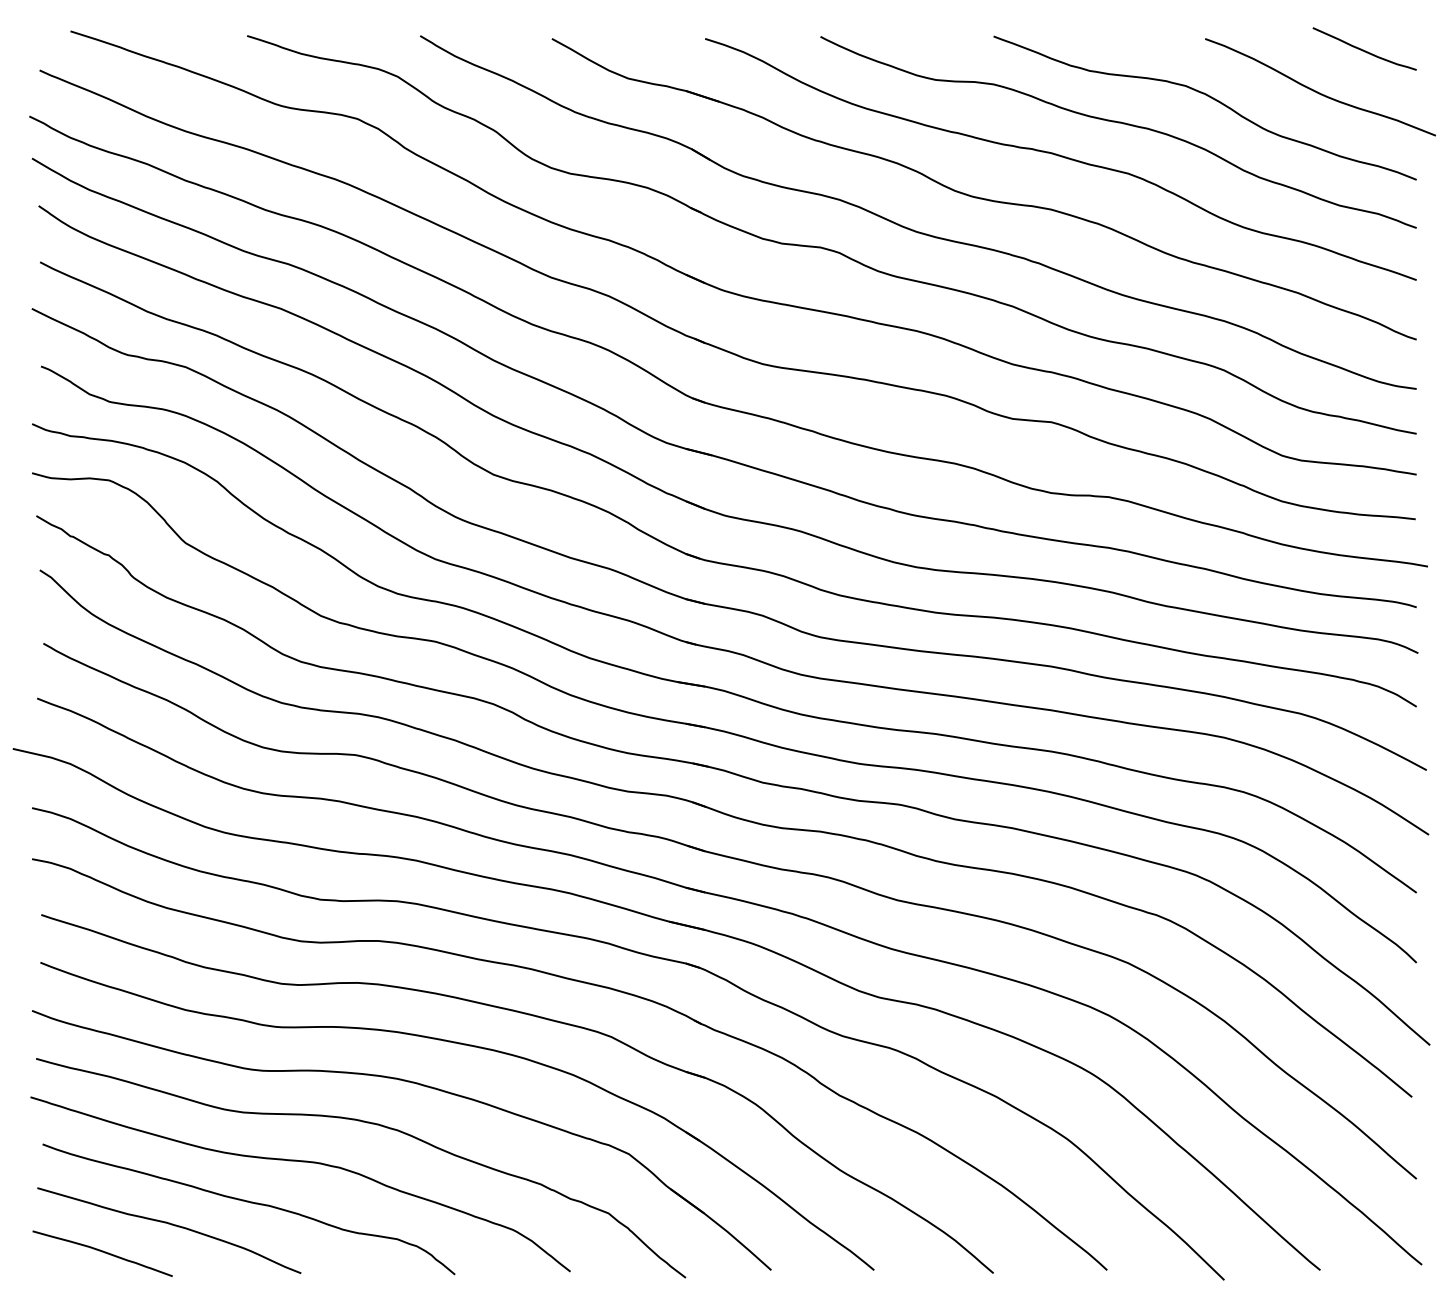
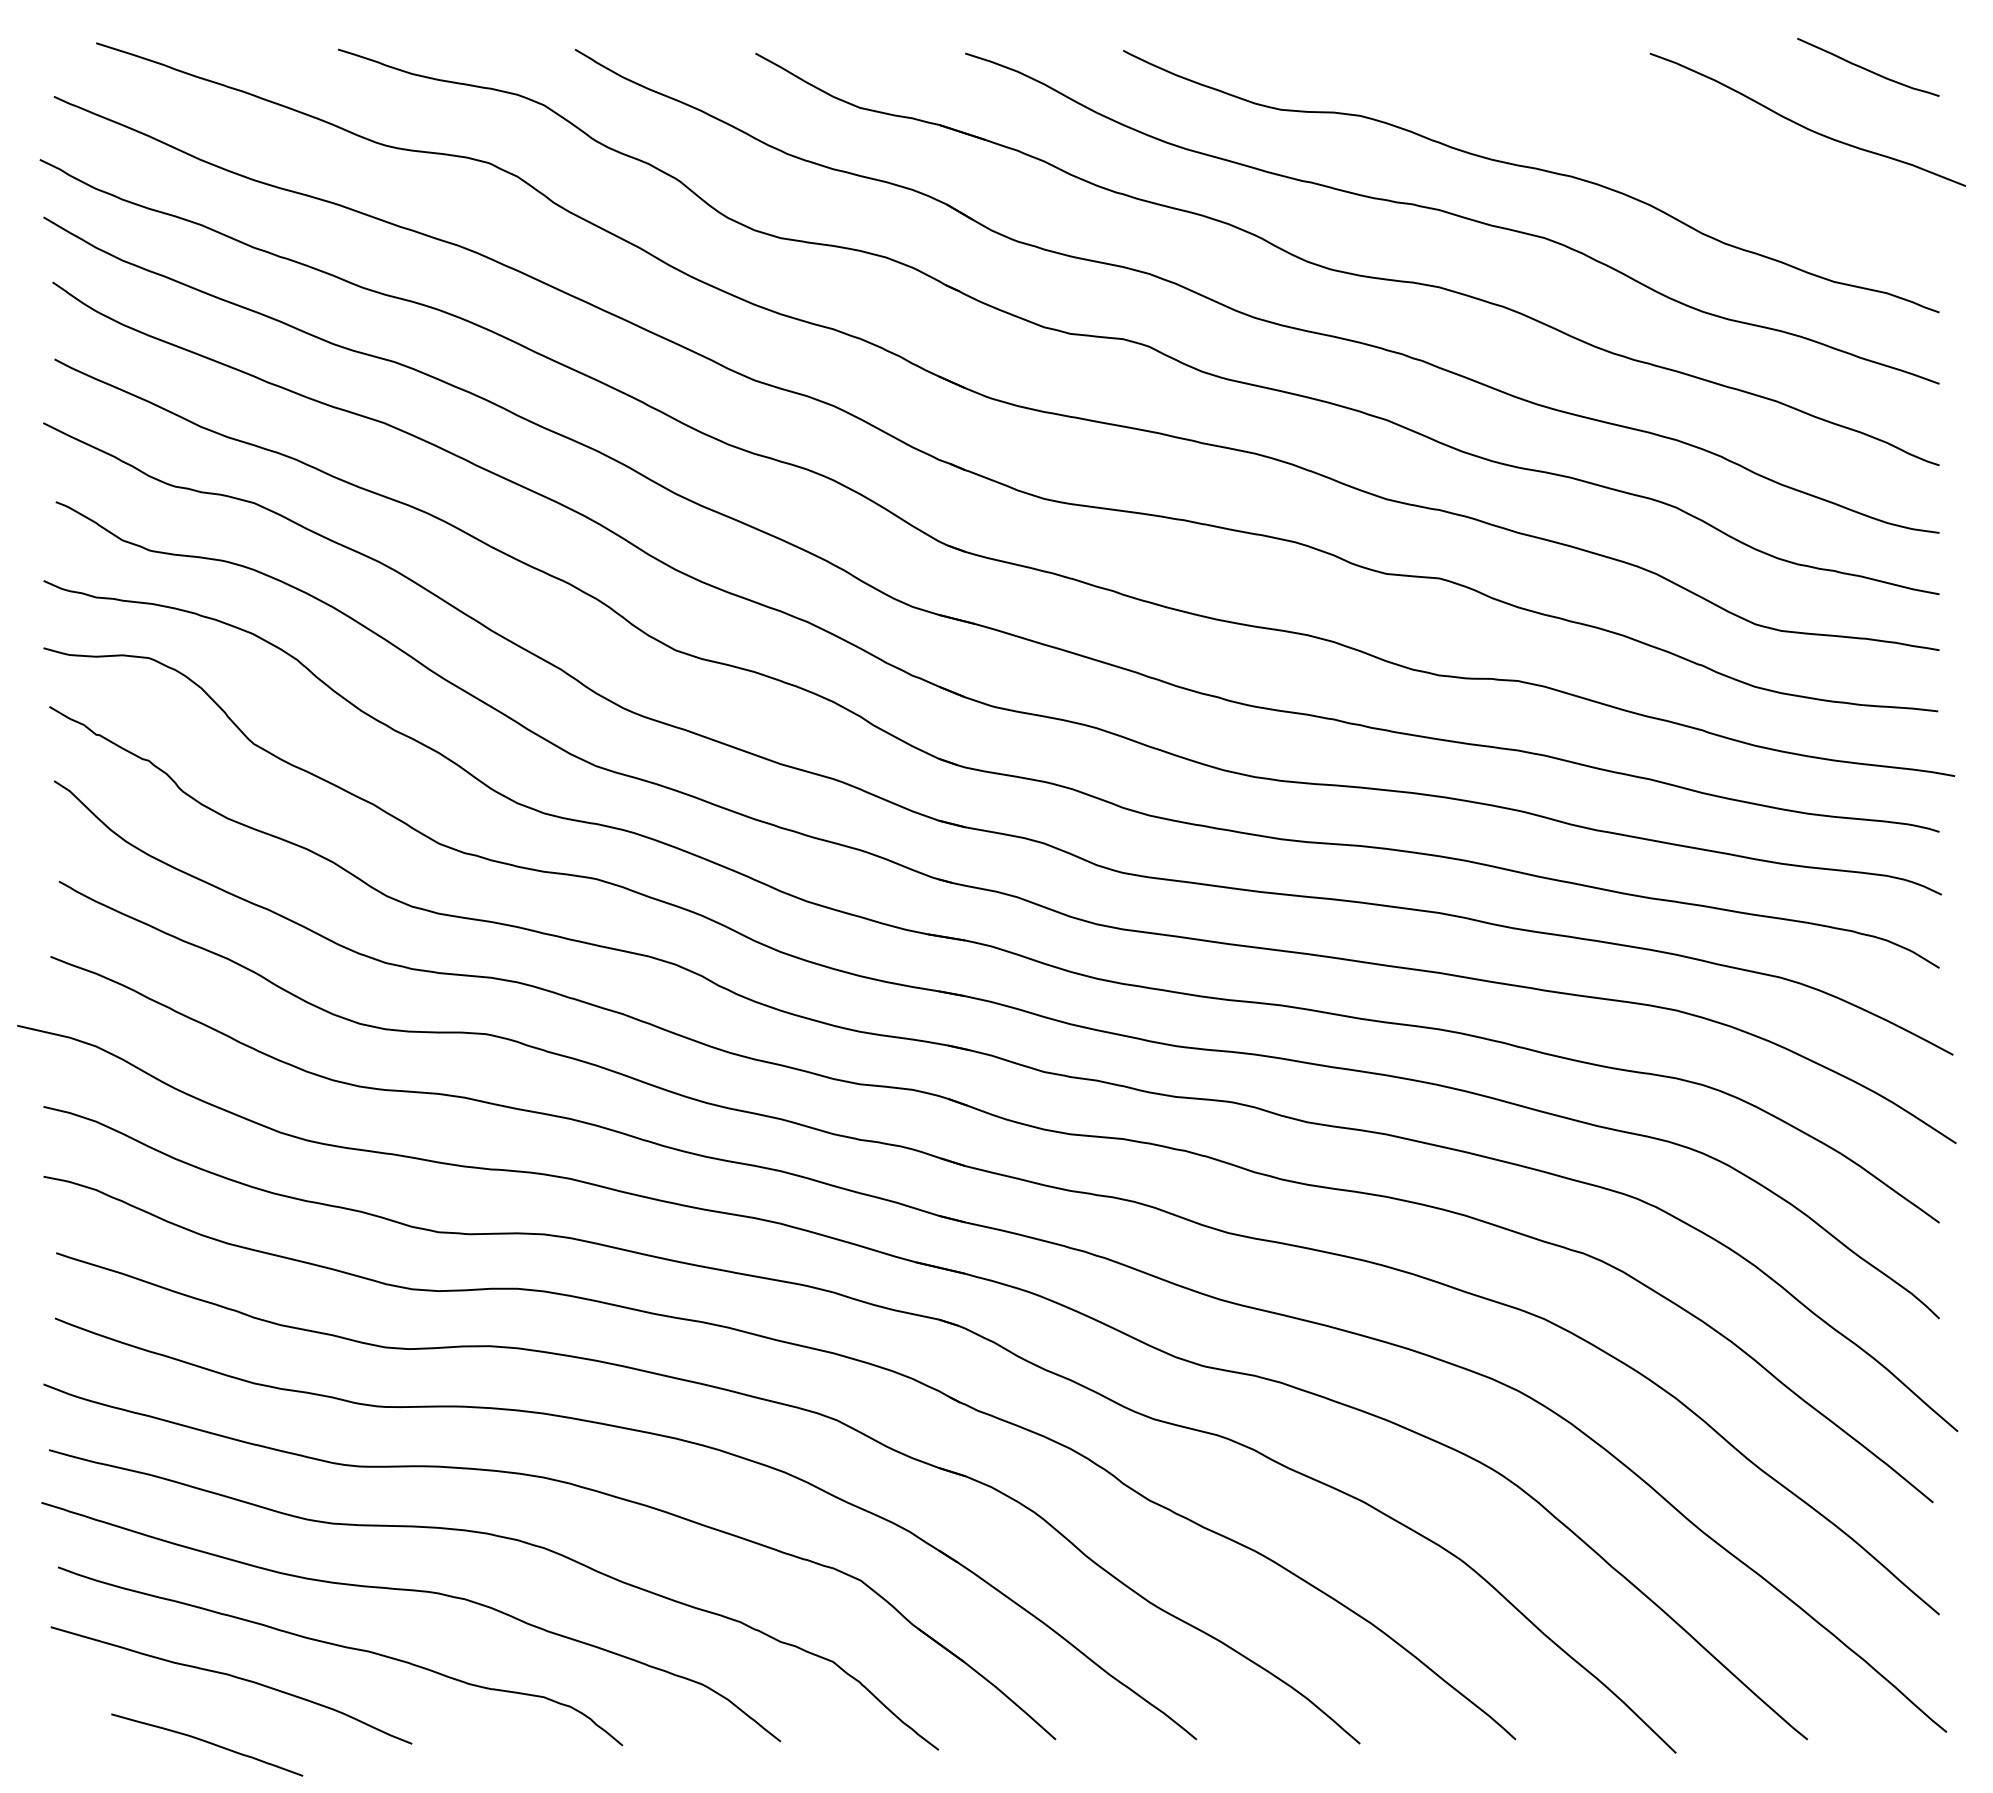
curve: (1210, 98) -> (1657, 134), removed
curve: (103, 1252) -> (208, 1743), moved

